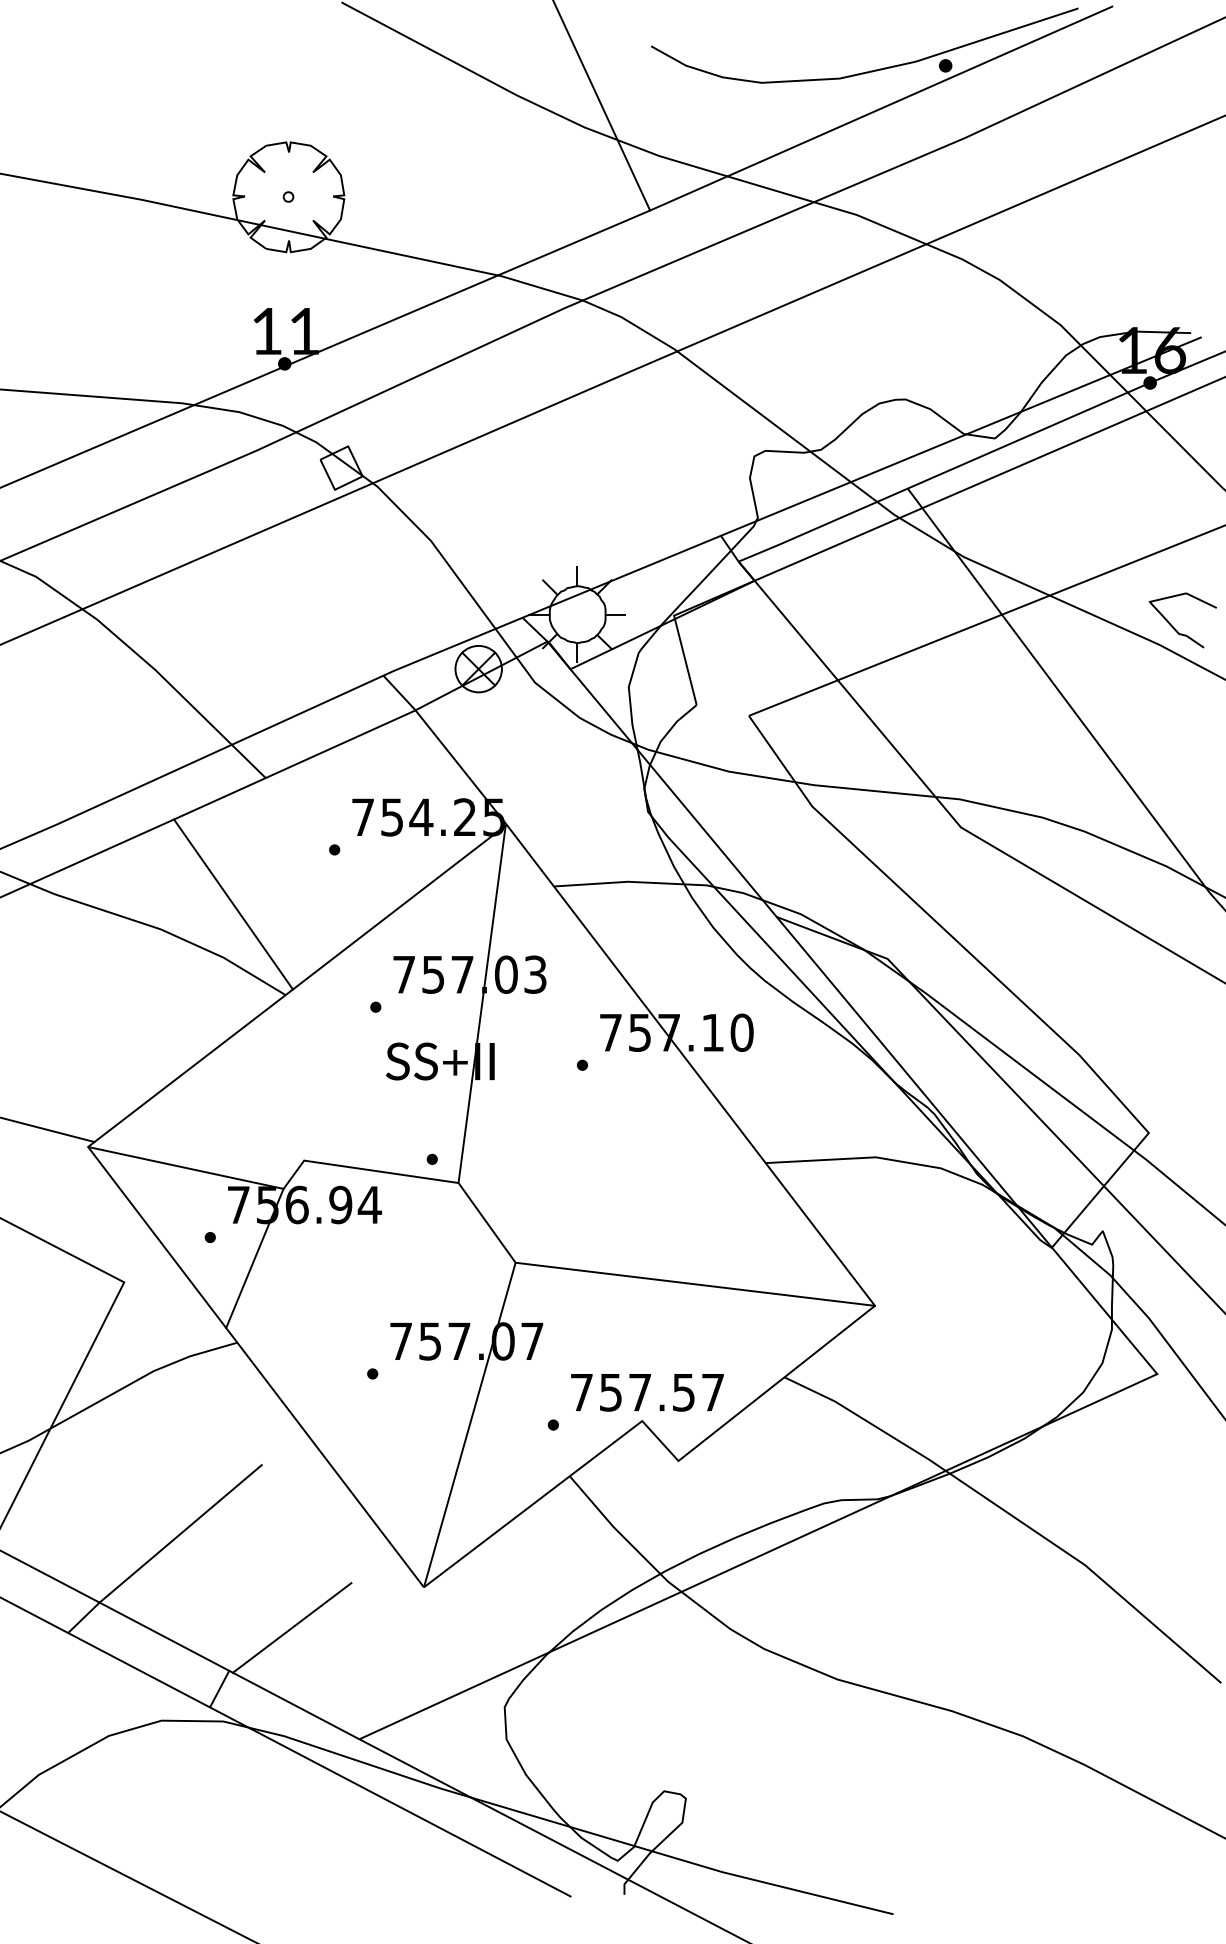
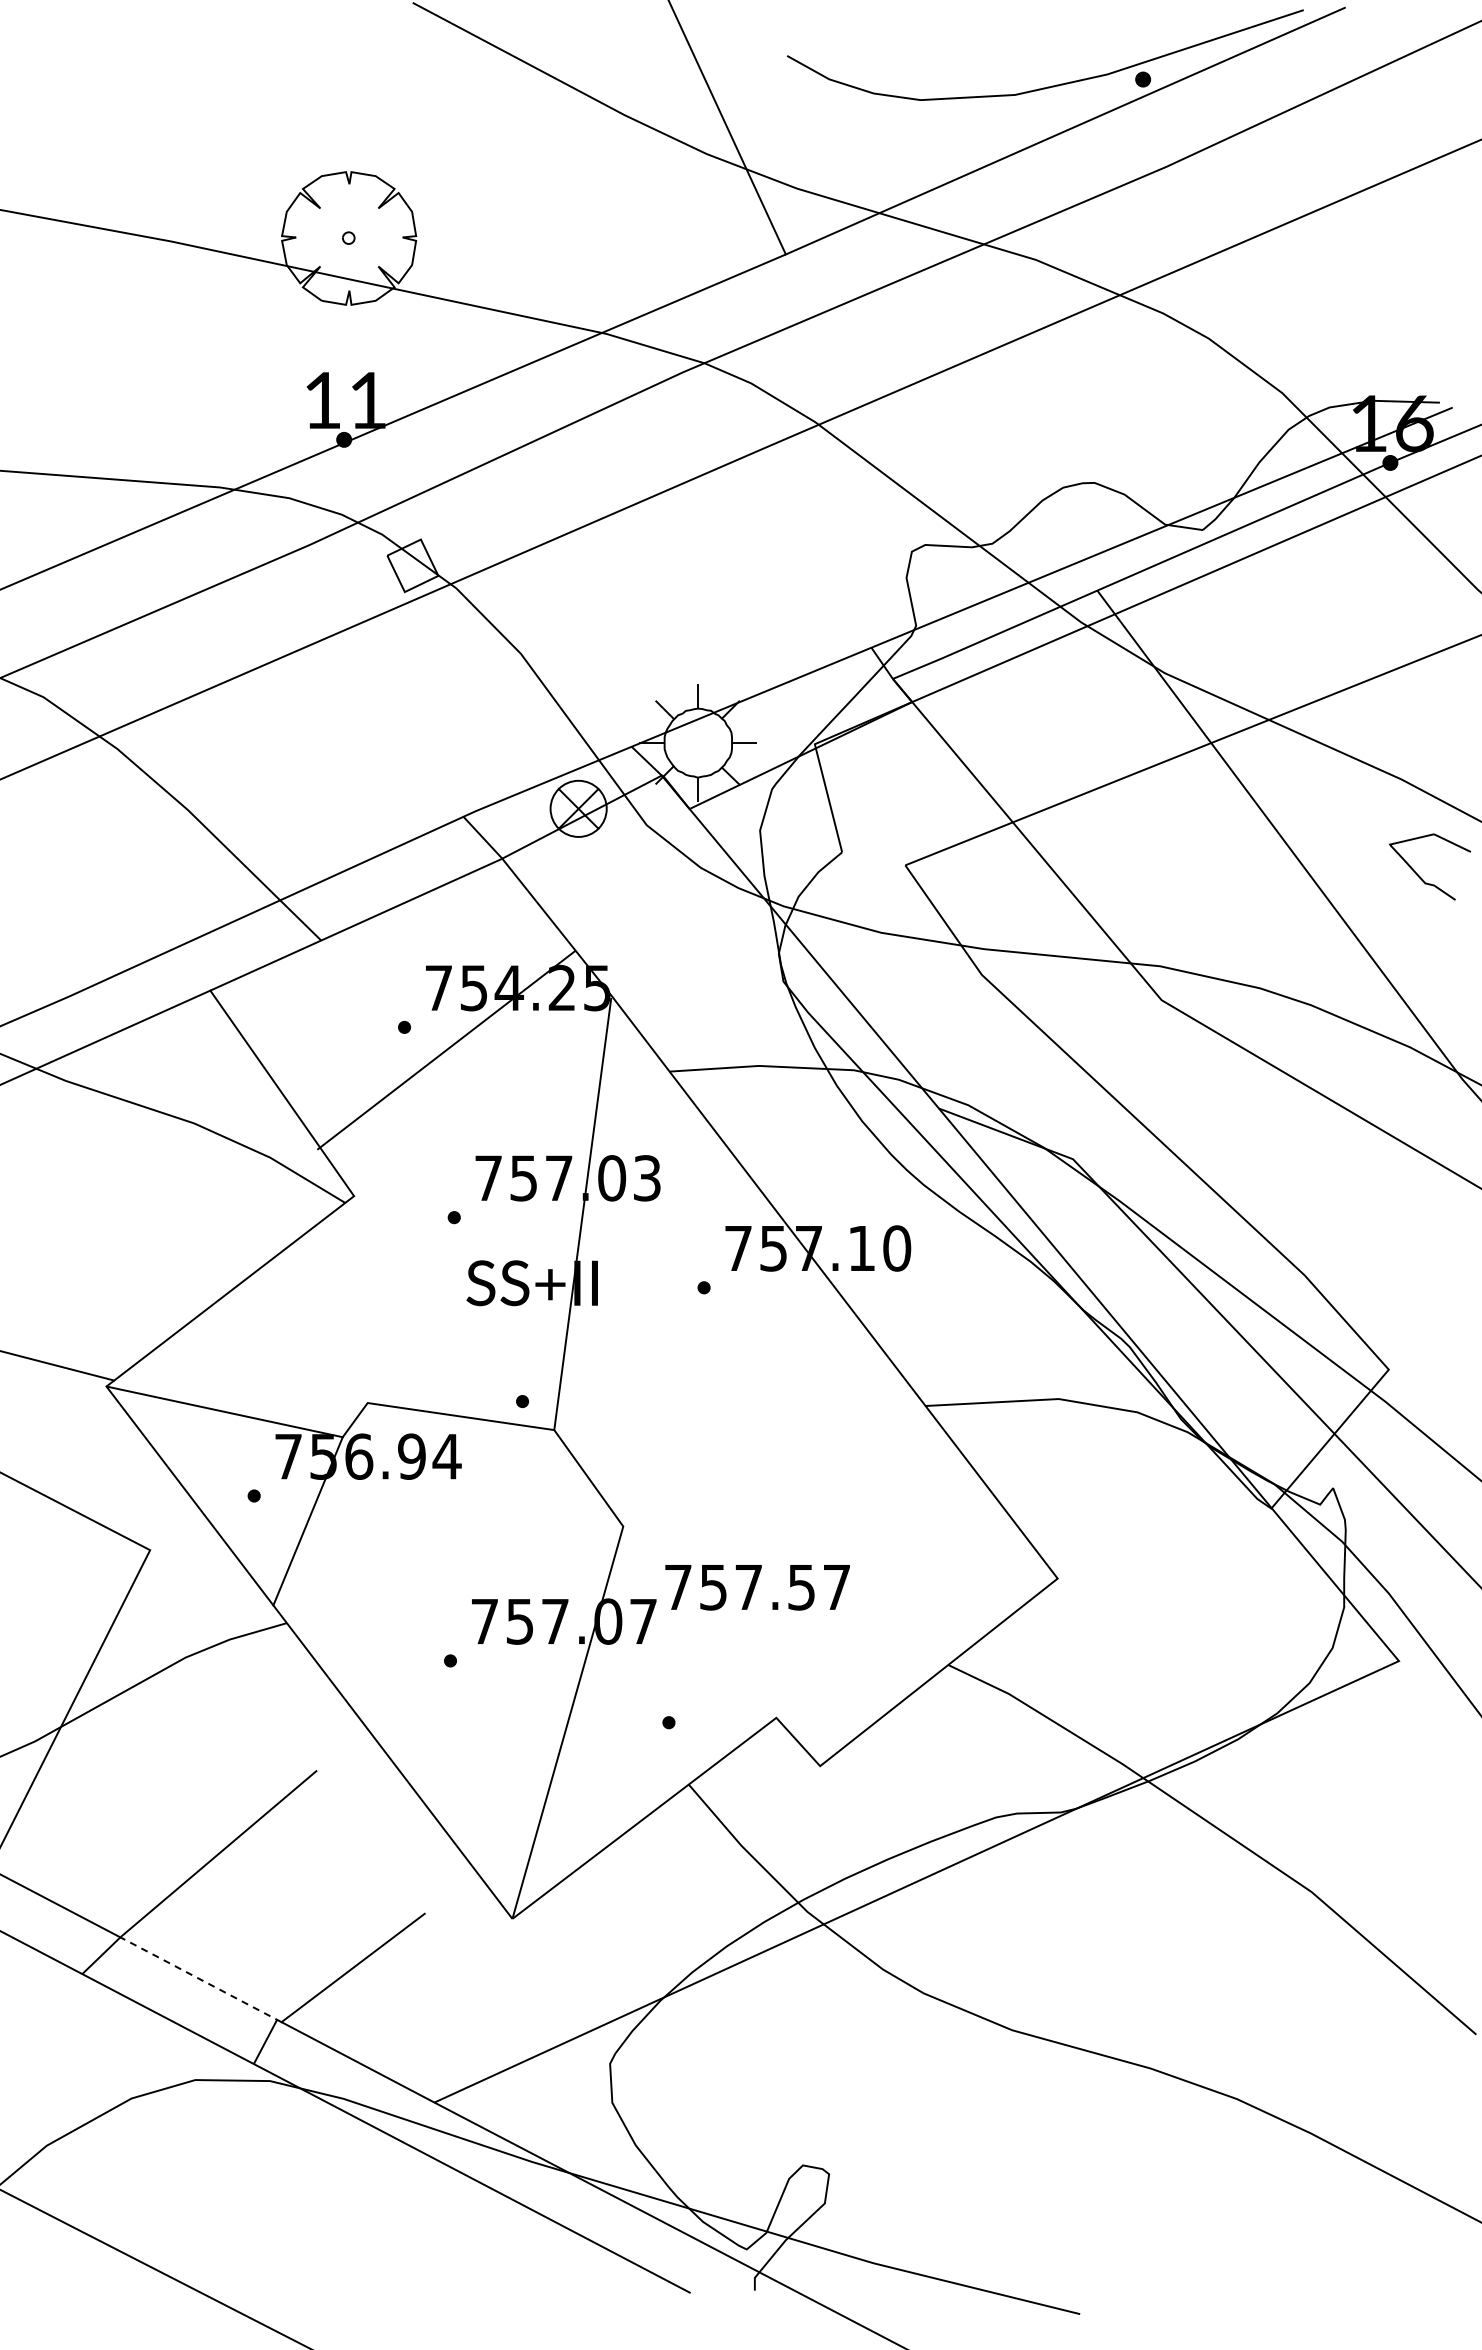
curve: (1175, 628) -> (1420, 876), moved
line: (399, 907) -> (446, 1050), moved
line: (695, 1284) -> (840, 1552), removed
text: (647, 1392) -> (757, 1587), moved
line: (165, 1637) -> (200, 1979), solid -> dashed

